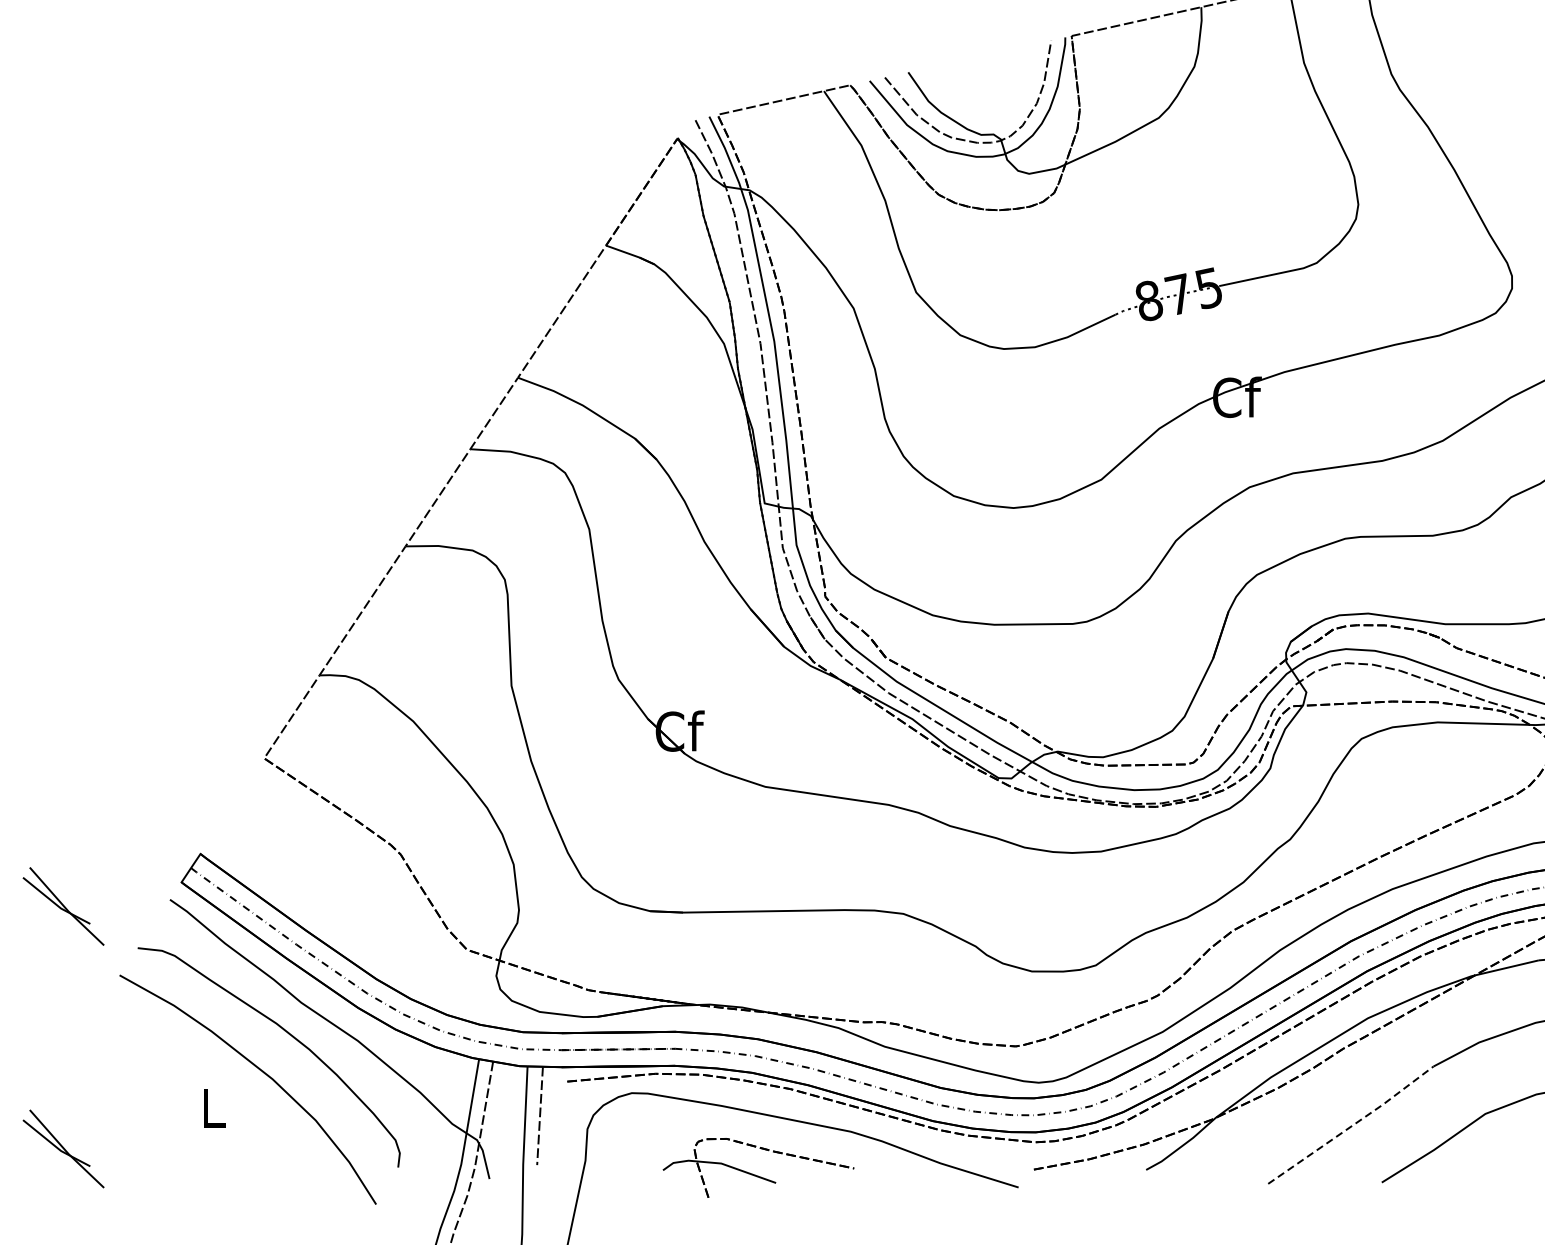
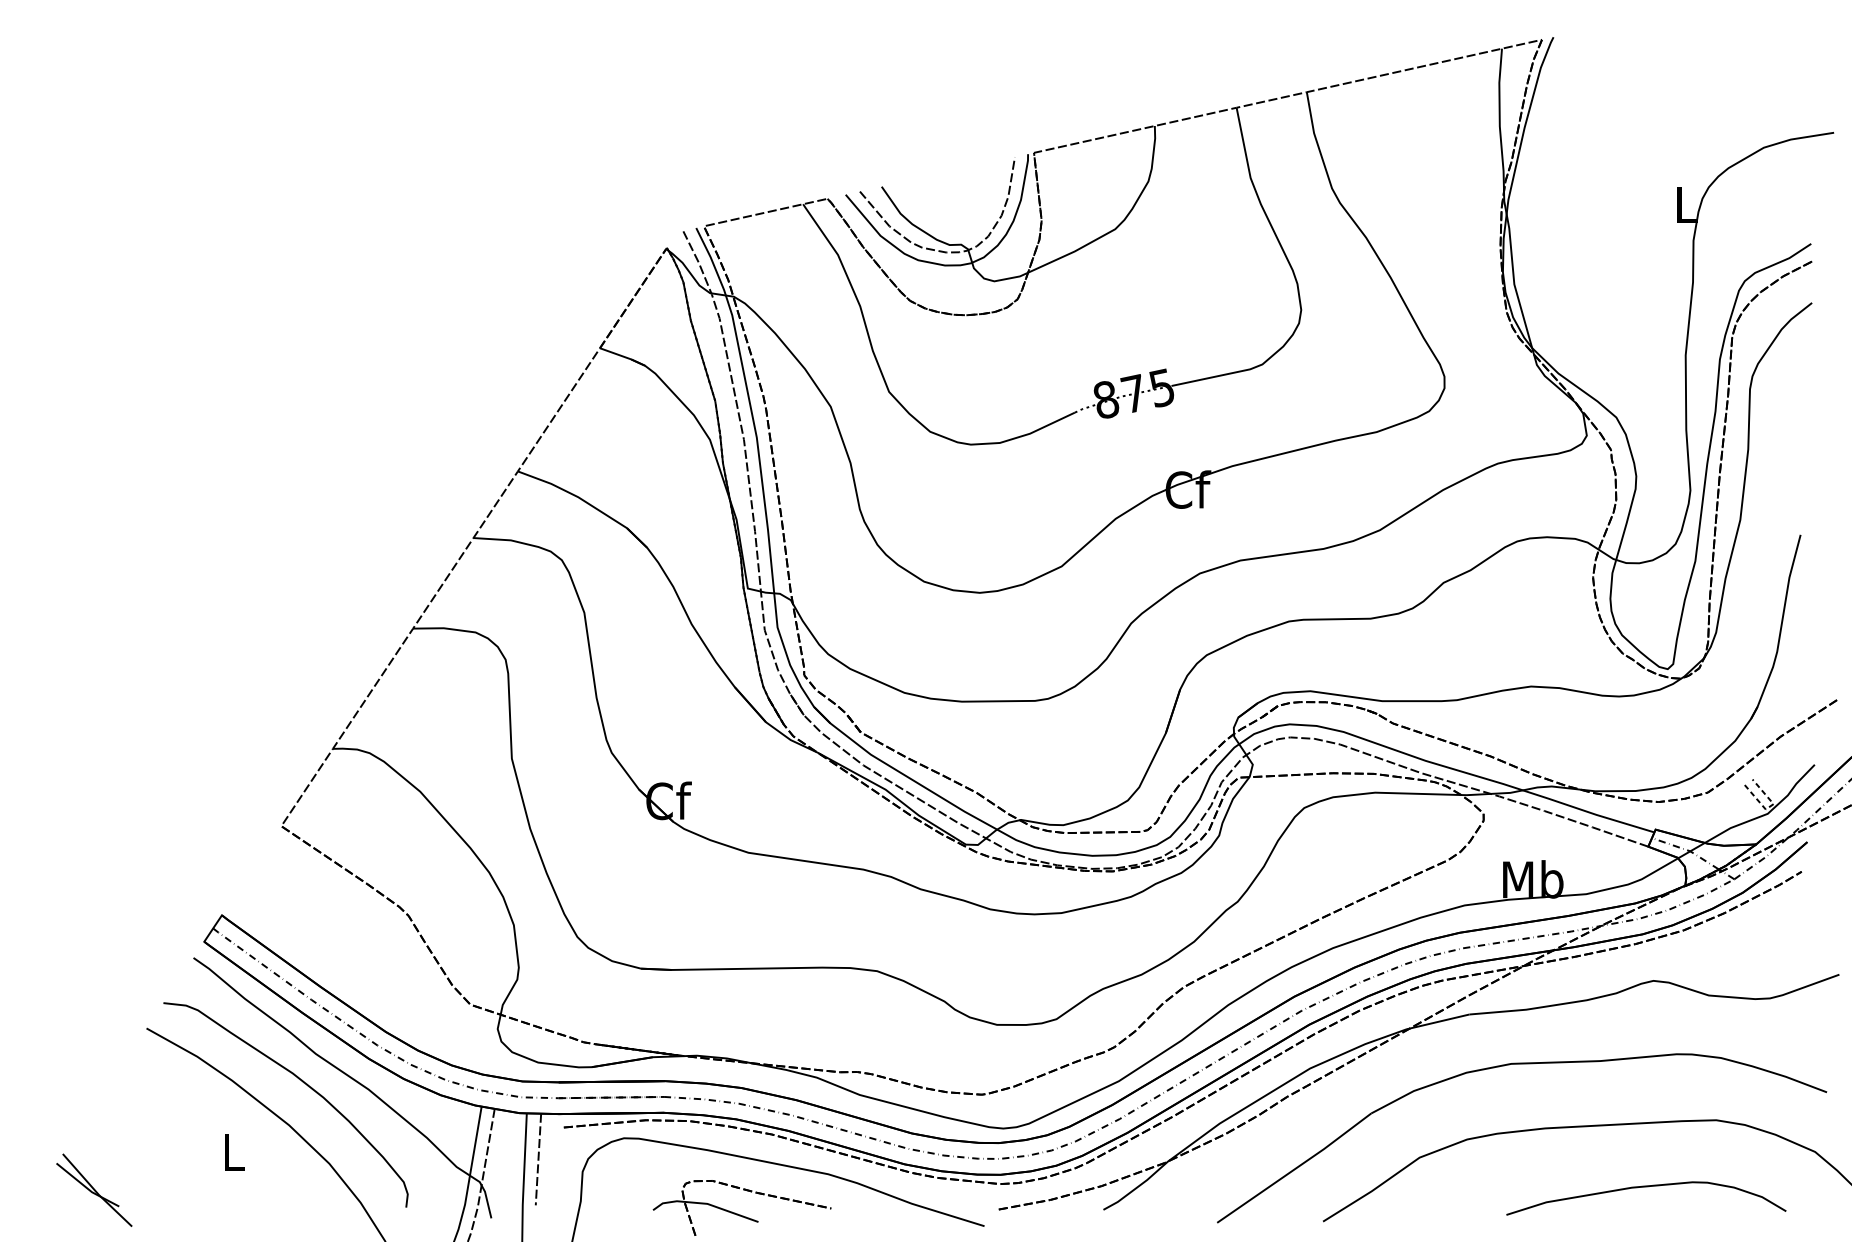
part: (63, 905) -> (94, 963), removed
line: (1353, 1125) -> (1296, 1168), dashed -> solid

